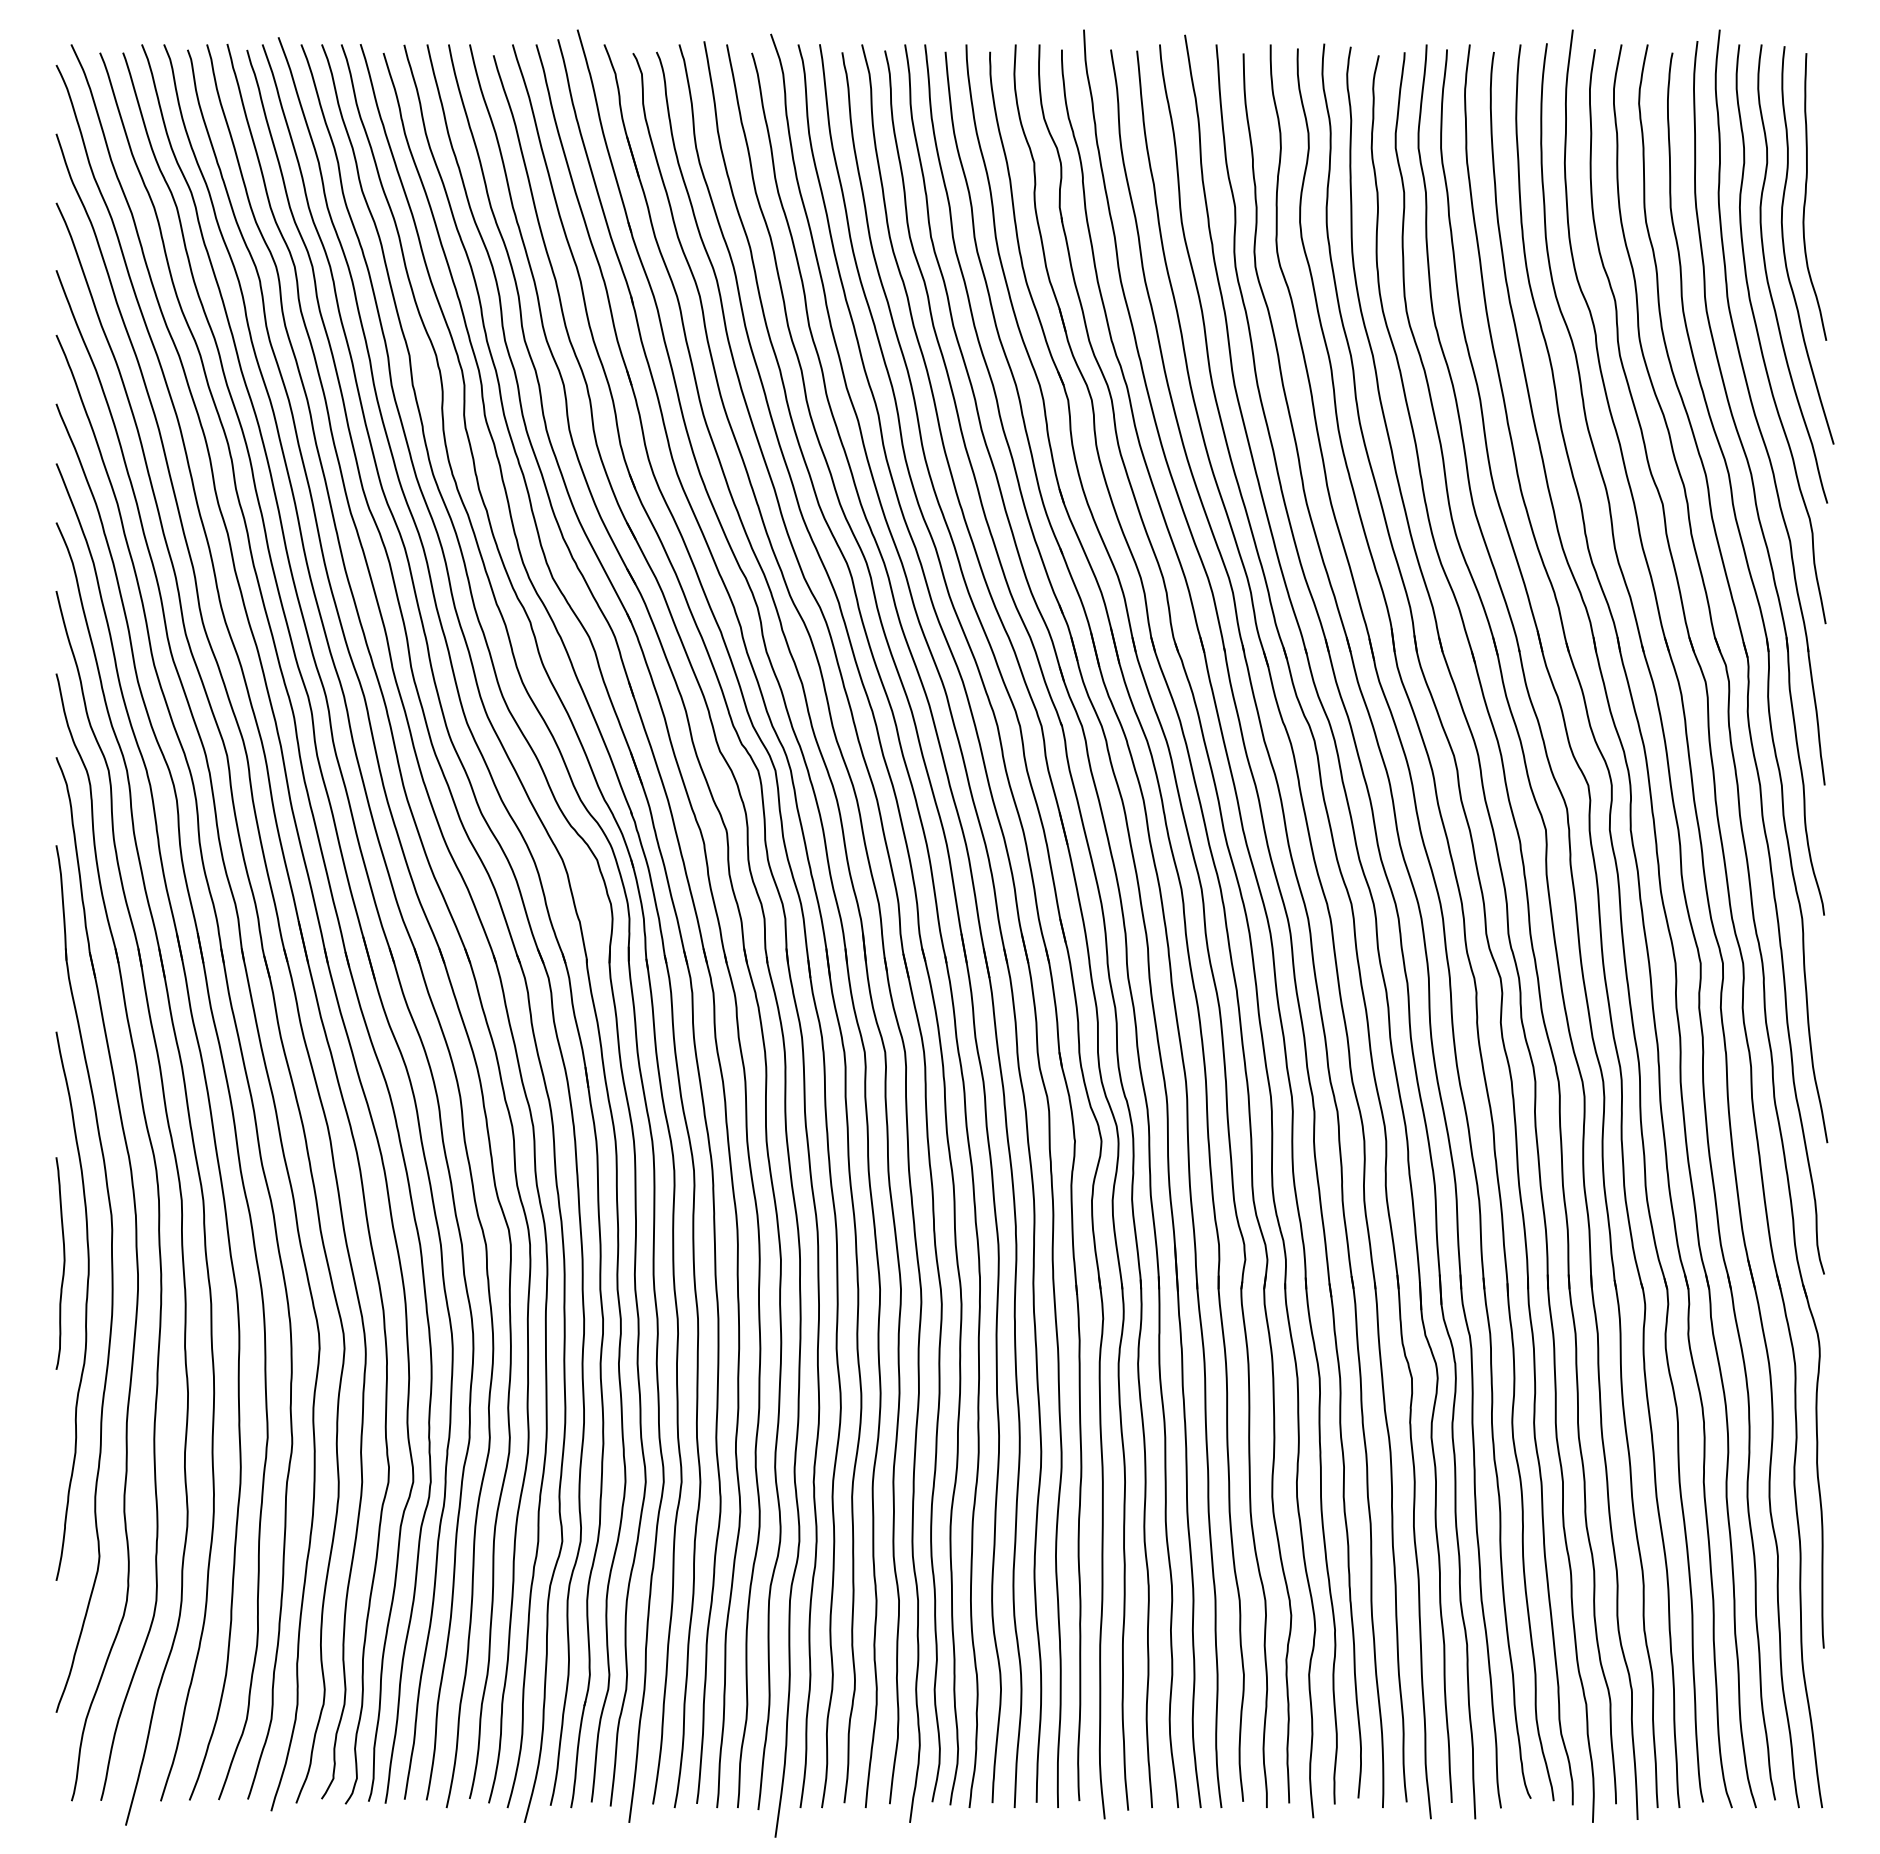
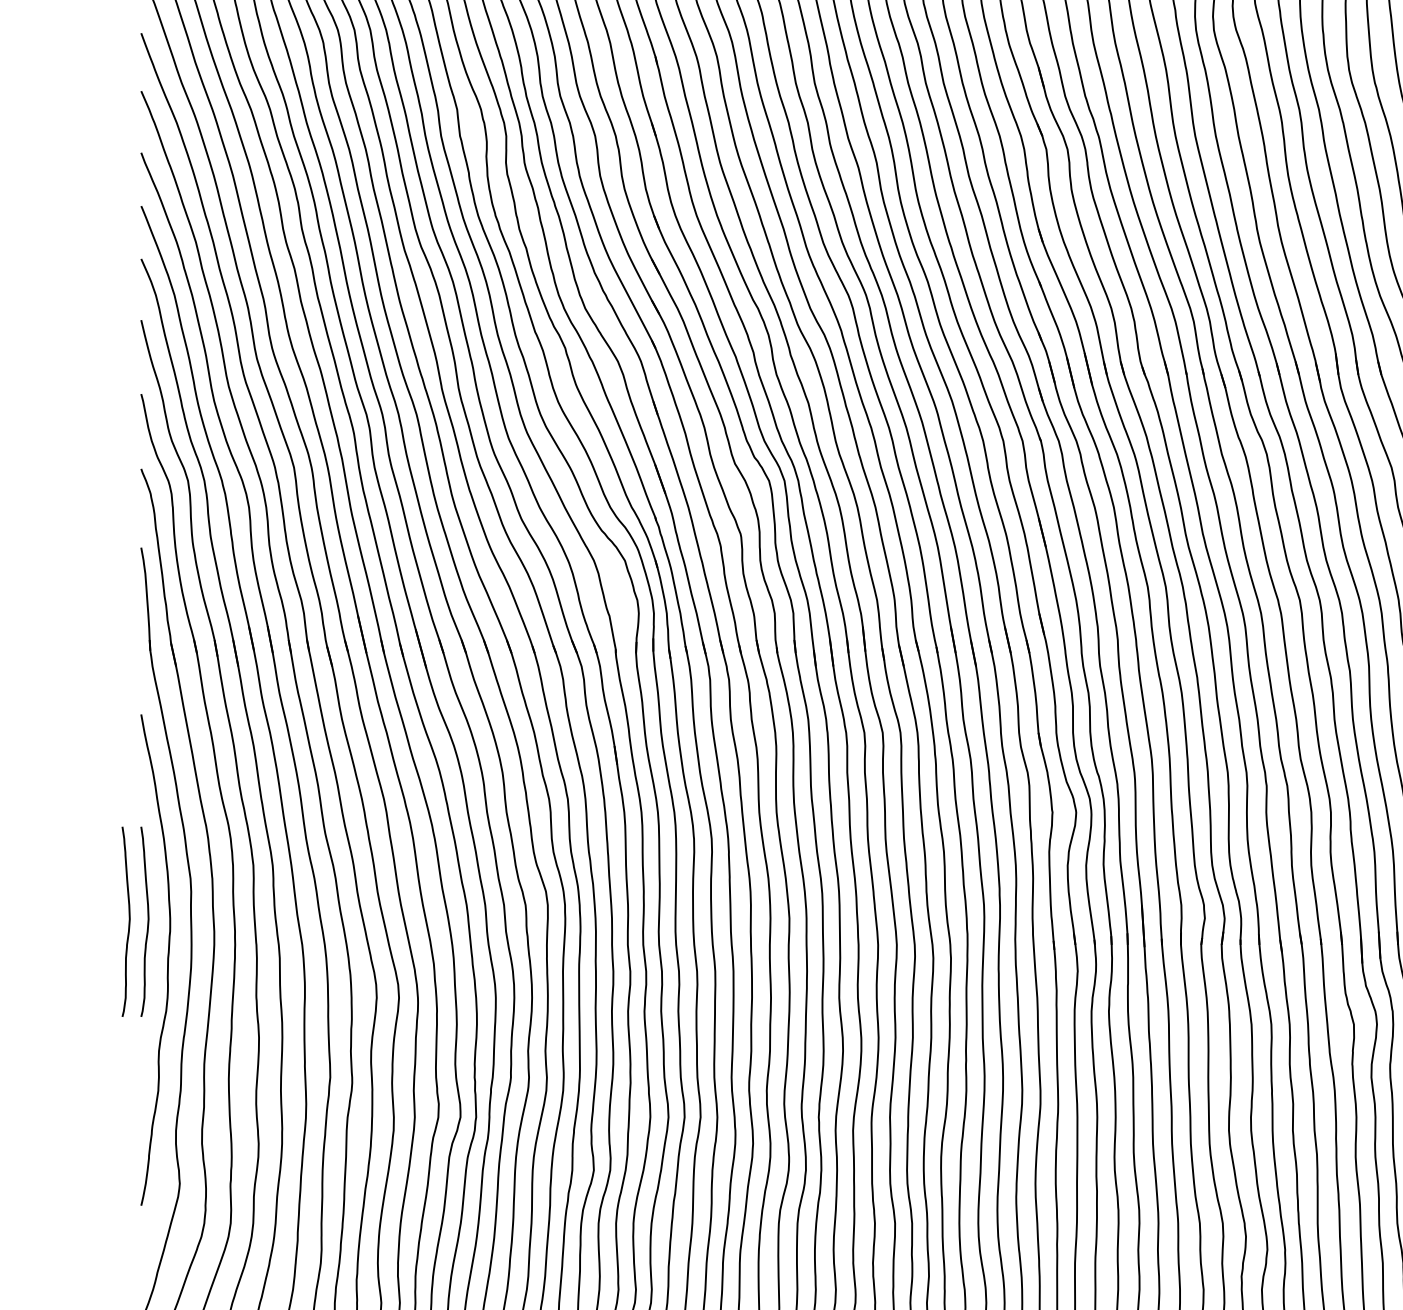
curve: (42, 1263) -> (128, 921), added

